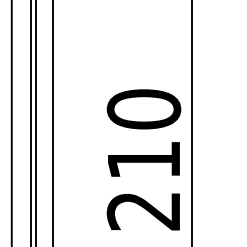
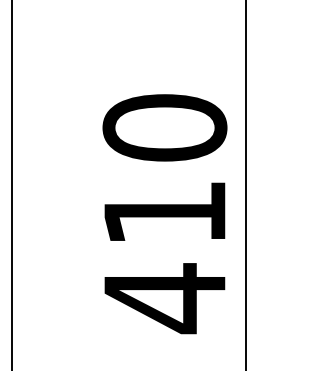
text: (142, 211) -> (162, 299), 210 -> 410

